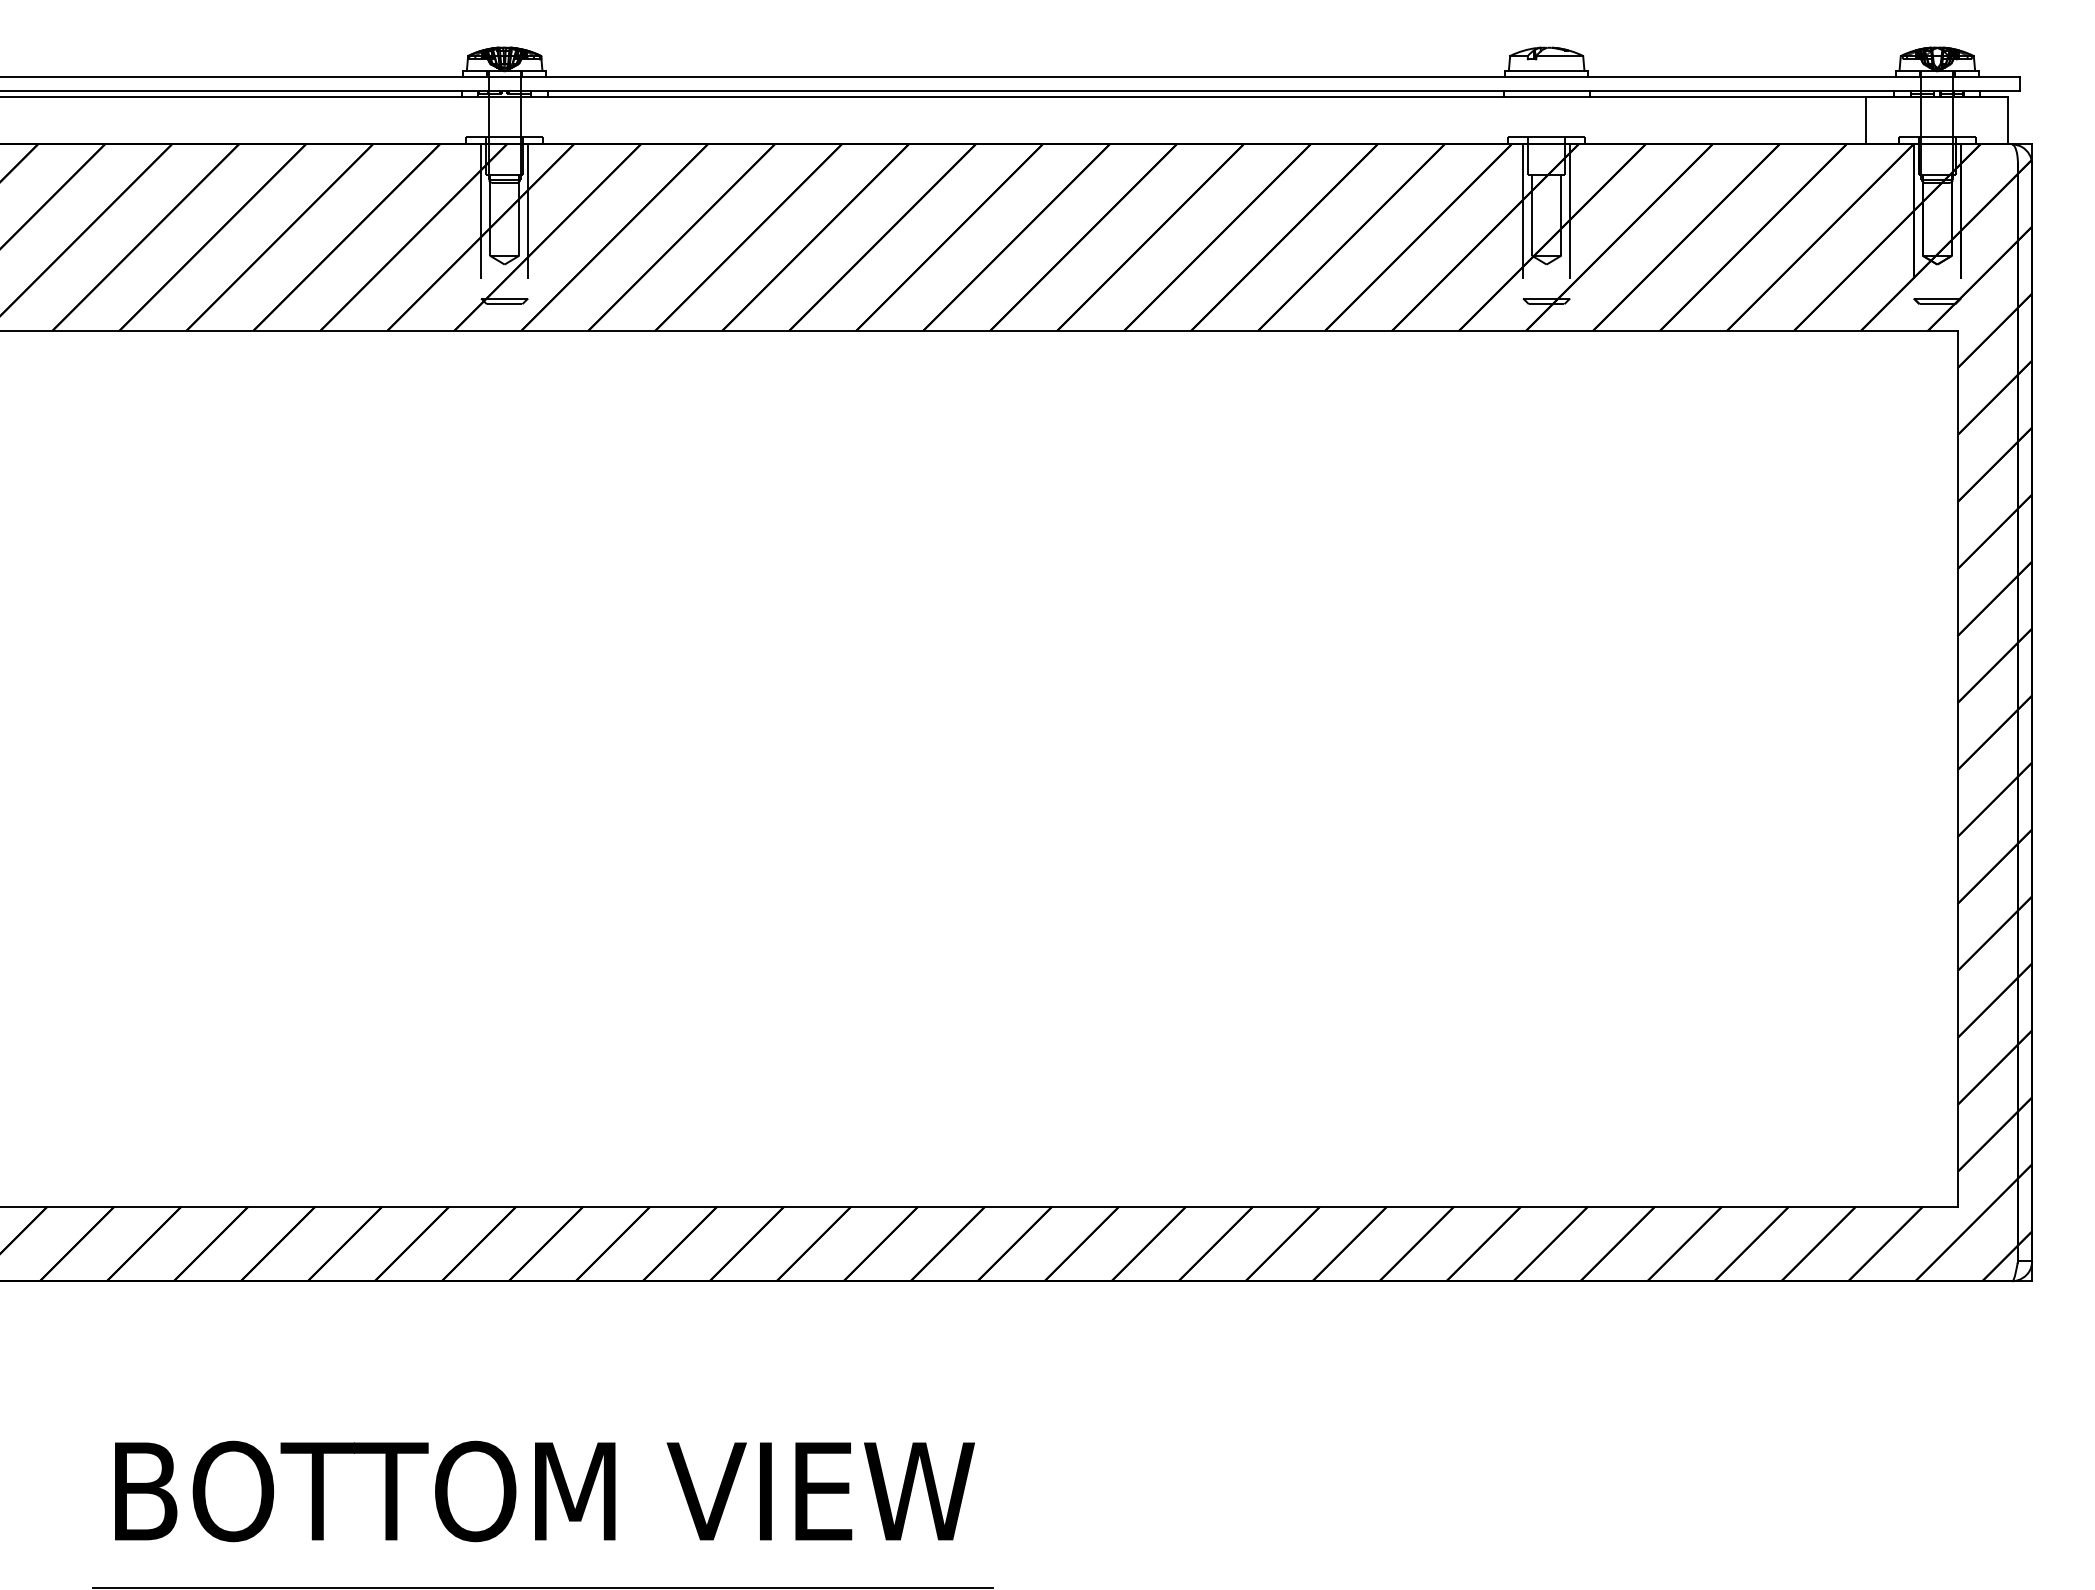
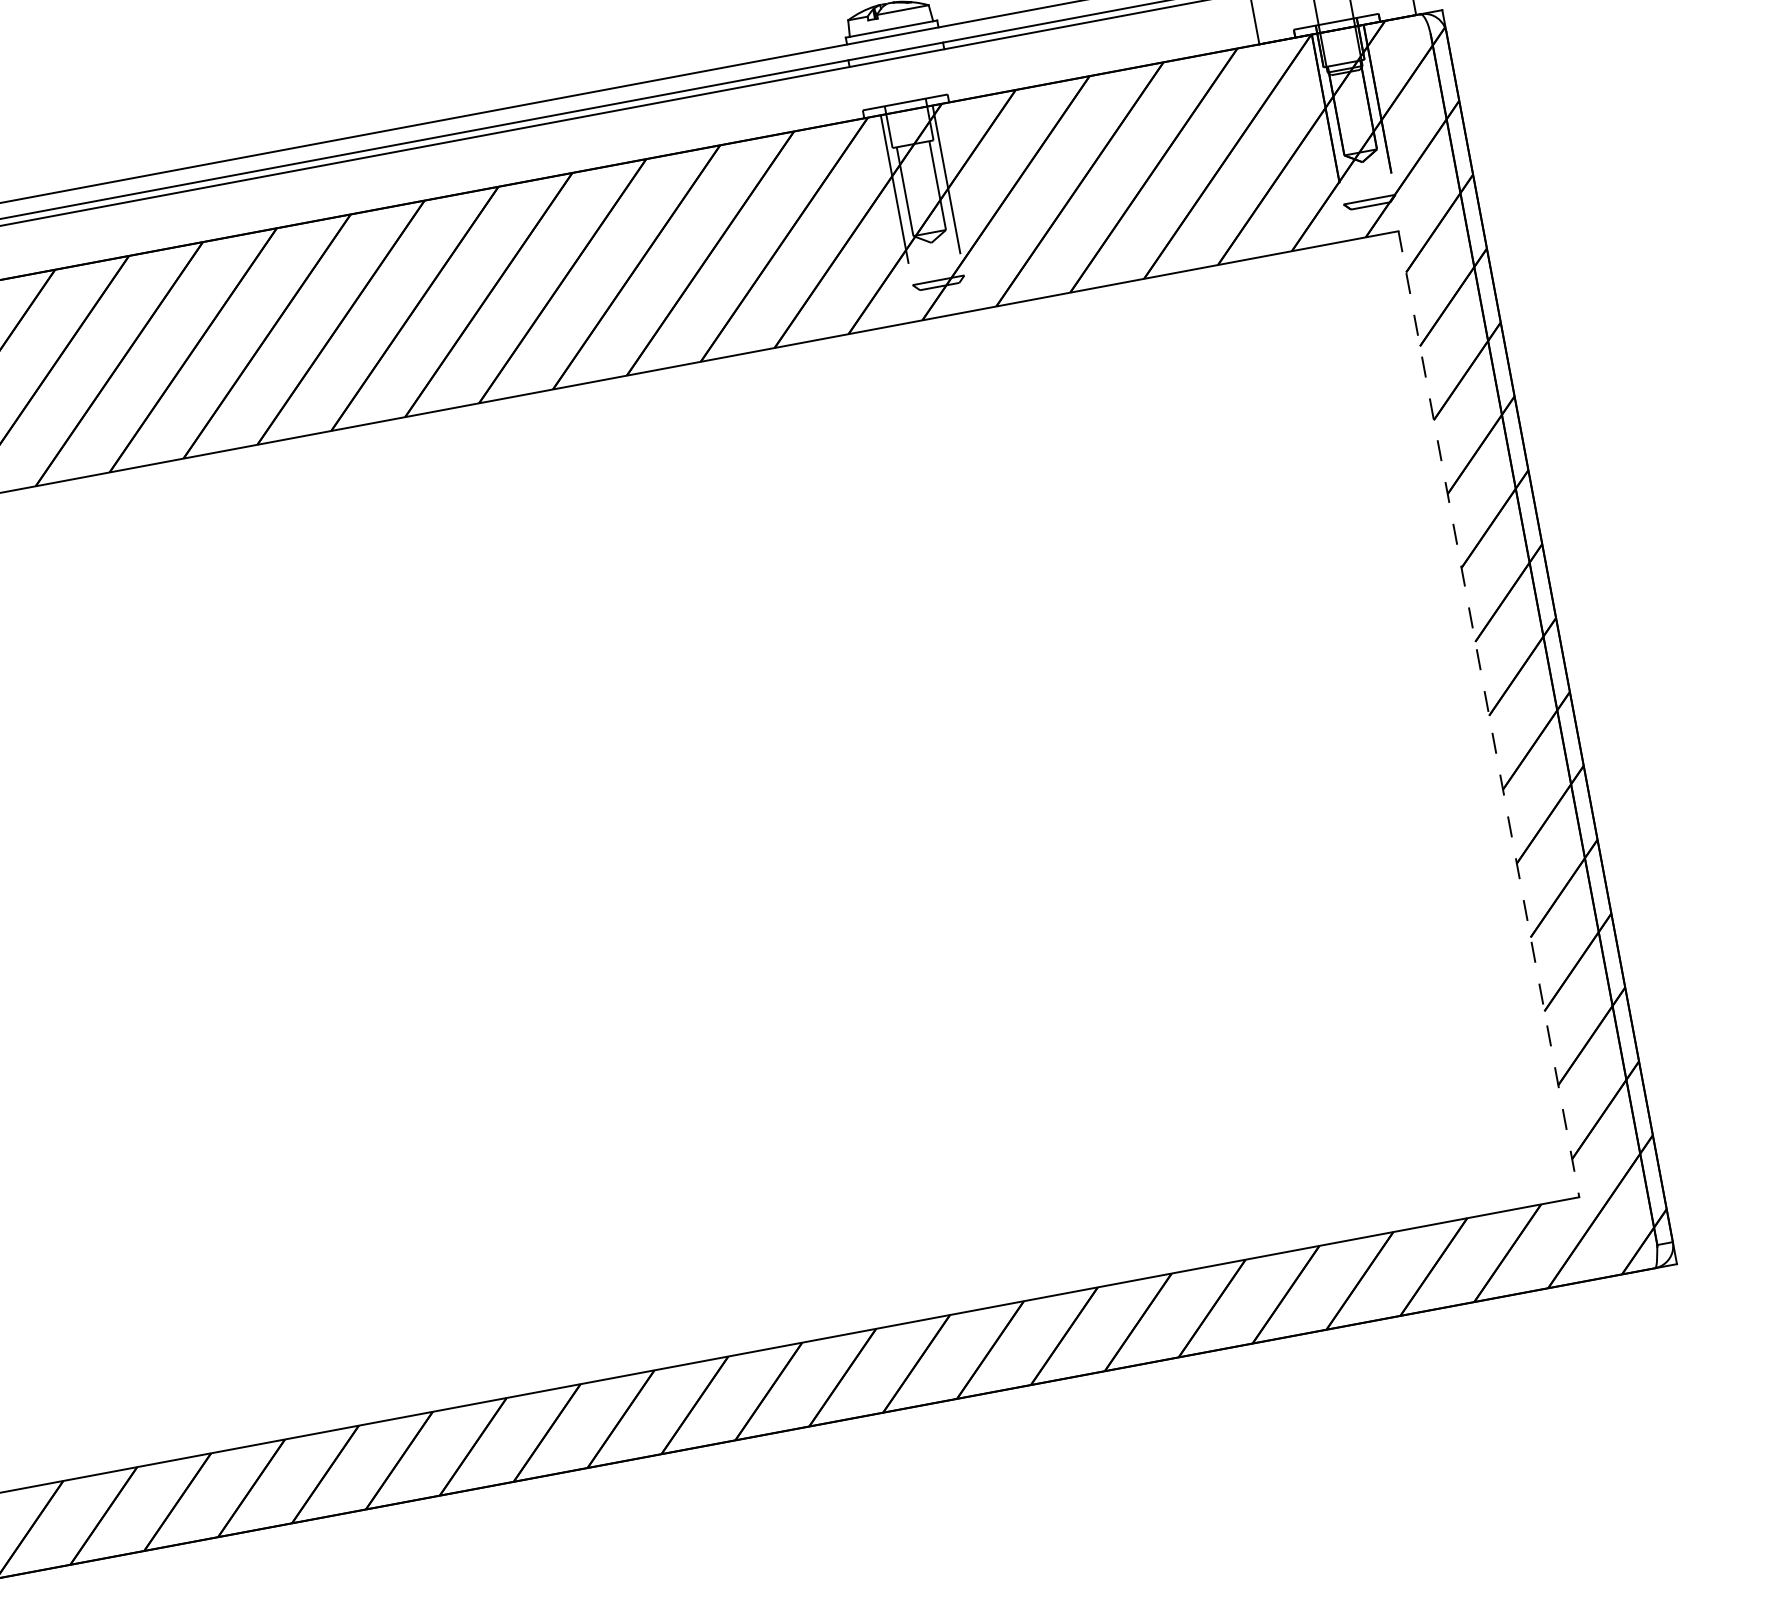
line: (1957, 768) -> (1488, 713), solid -> dashed

